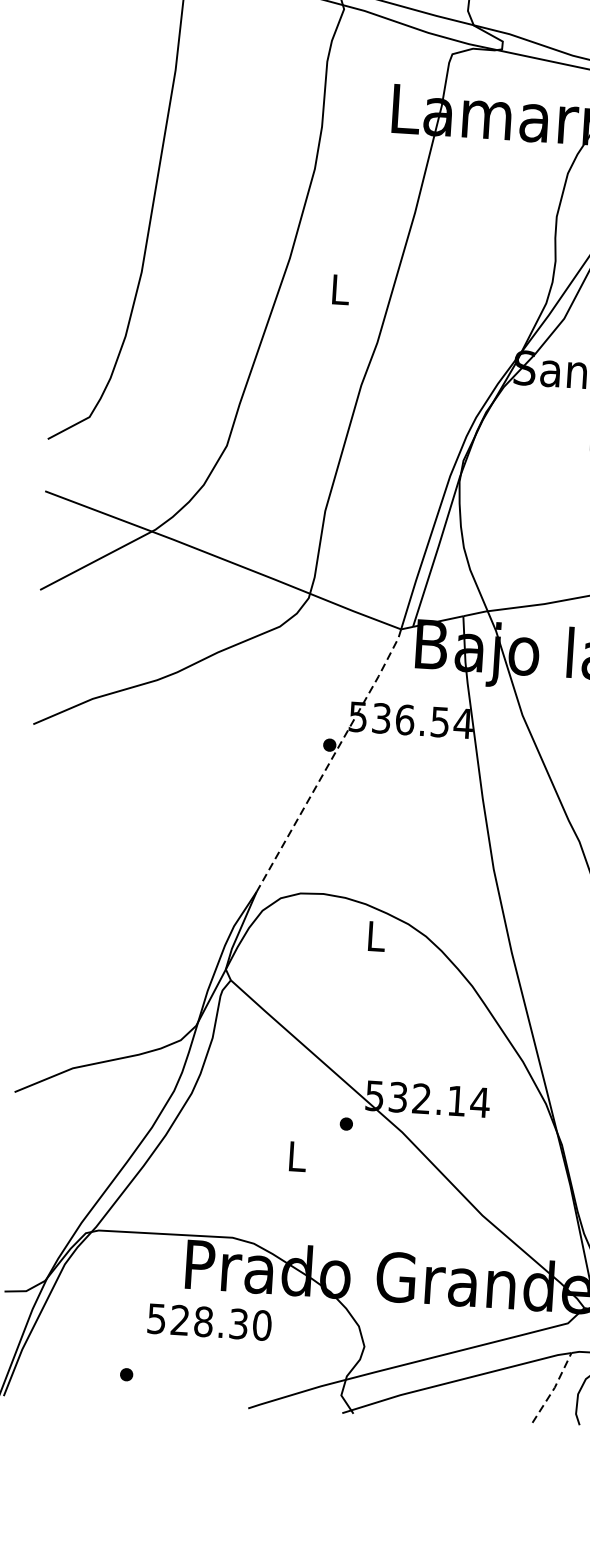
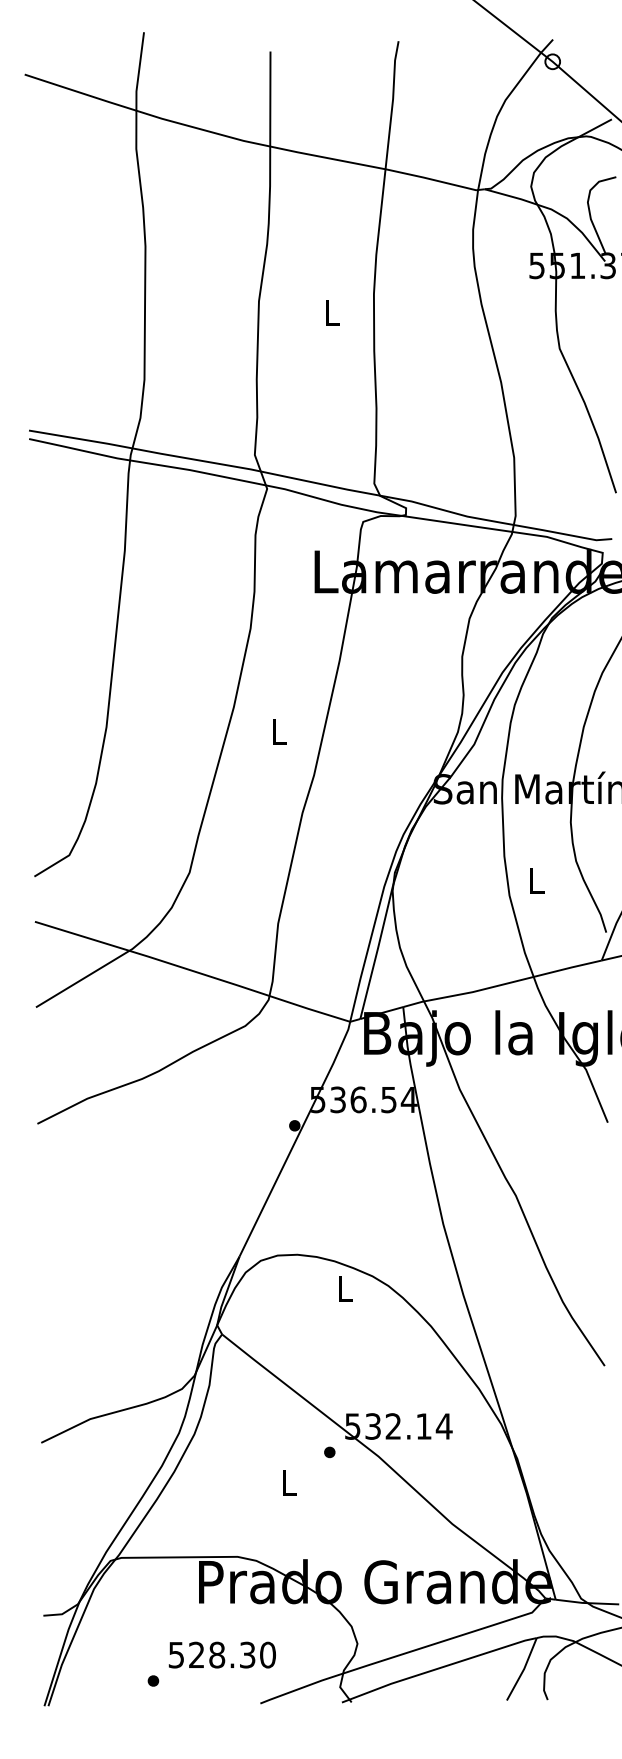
line: (330, 761) -> (296, 1139), dashed -> solid
text: (208, 1321) -> (221, 1654), moved
line: (553, 1388) -> (523, 1669), dashed -> solid

